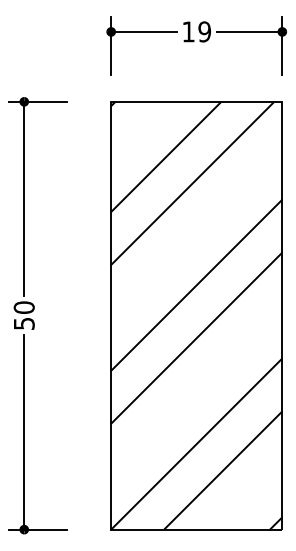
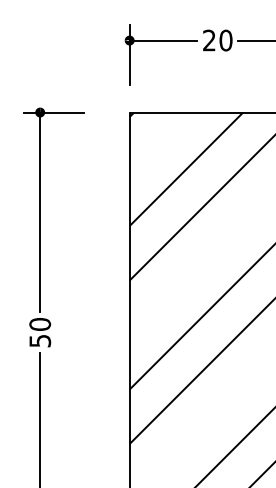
text: (196, 31) -> (217, 40), 19 -> 20

